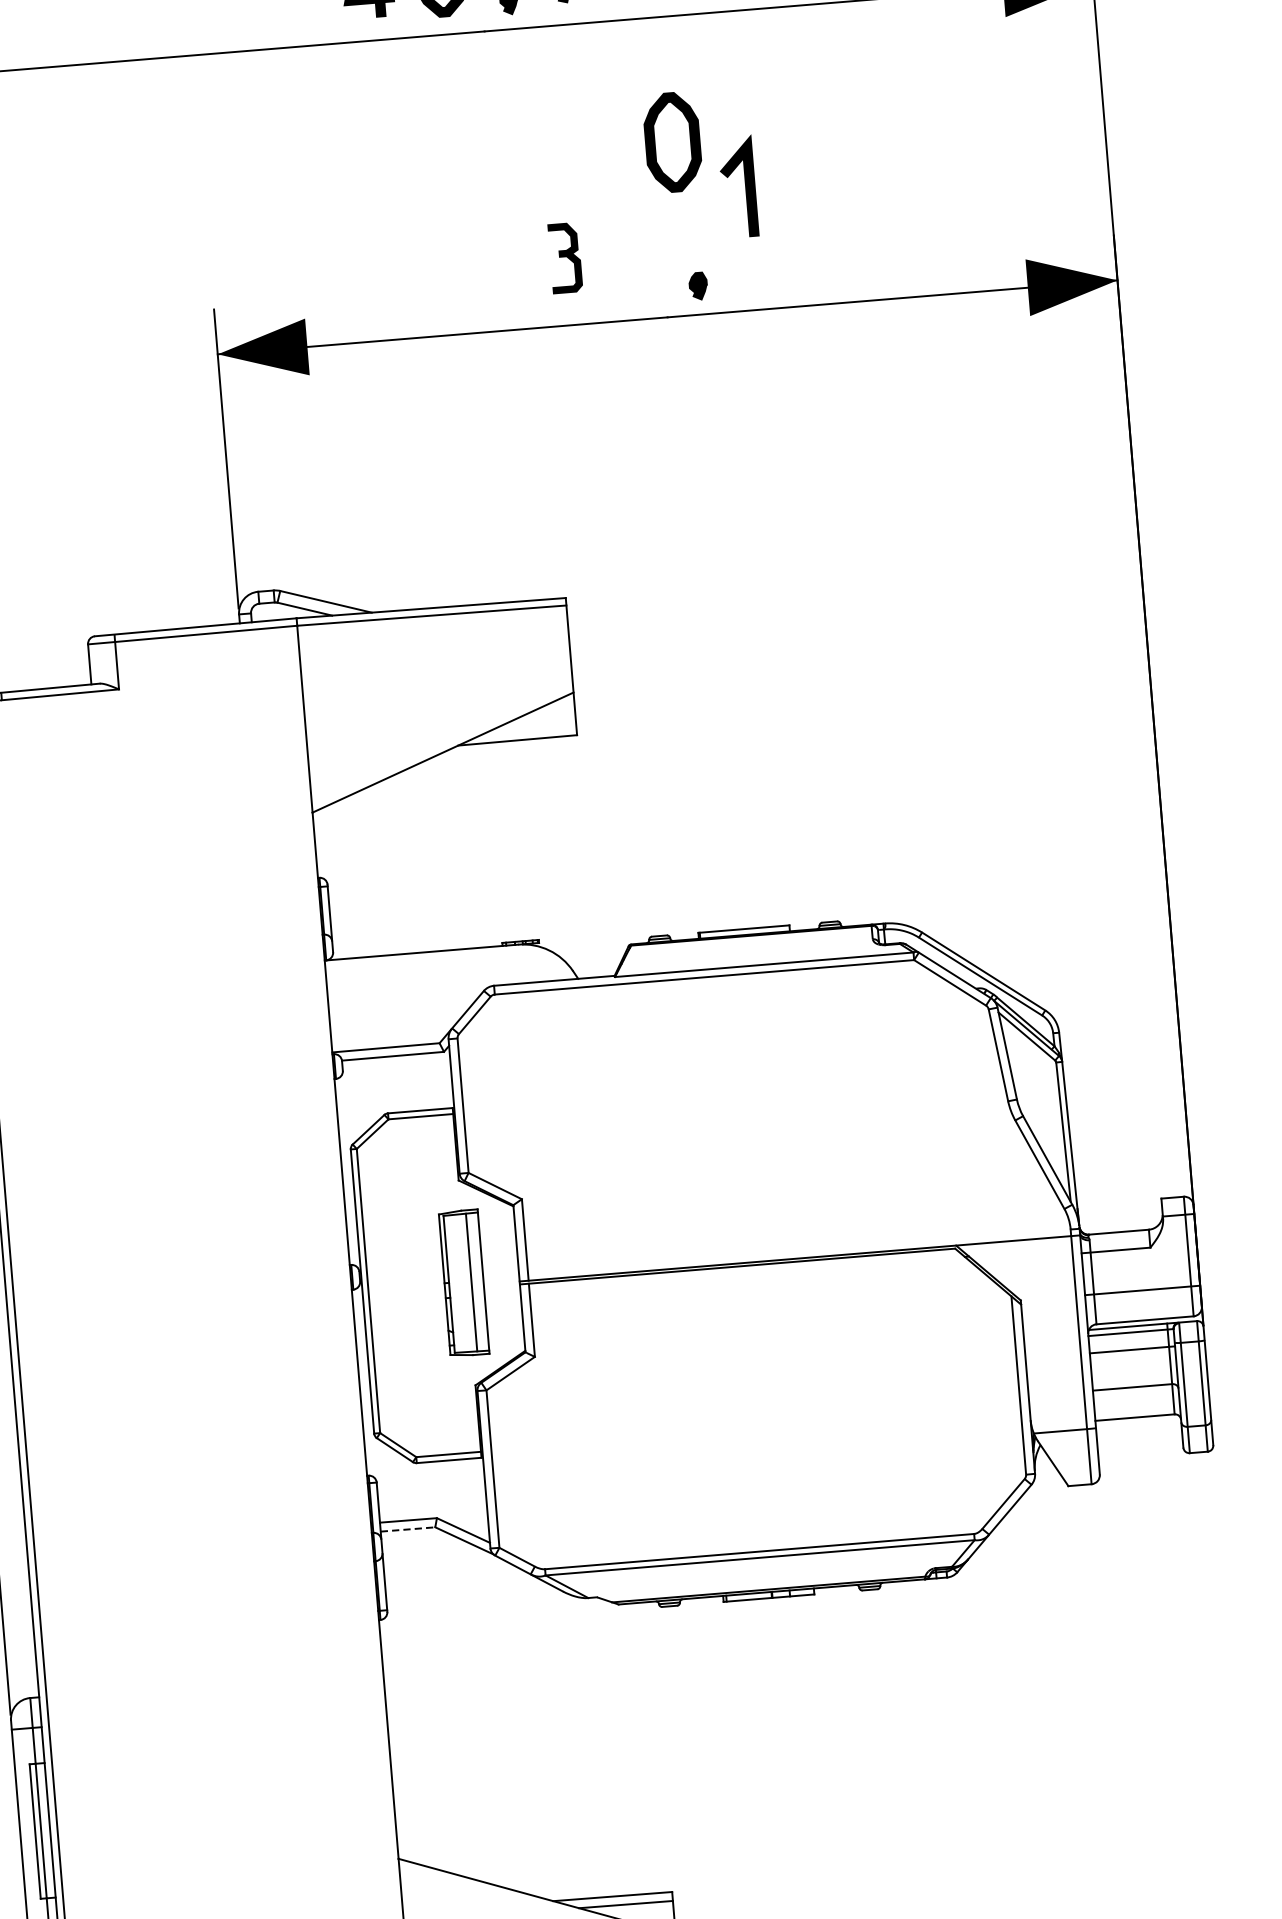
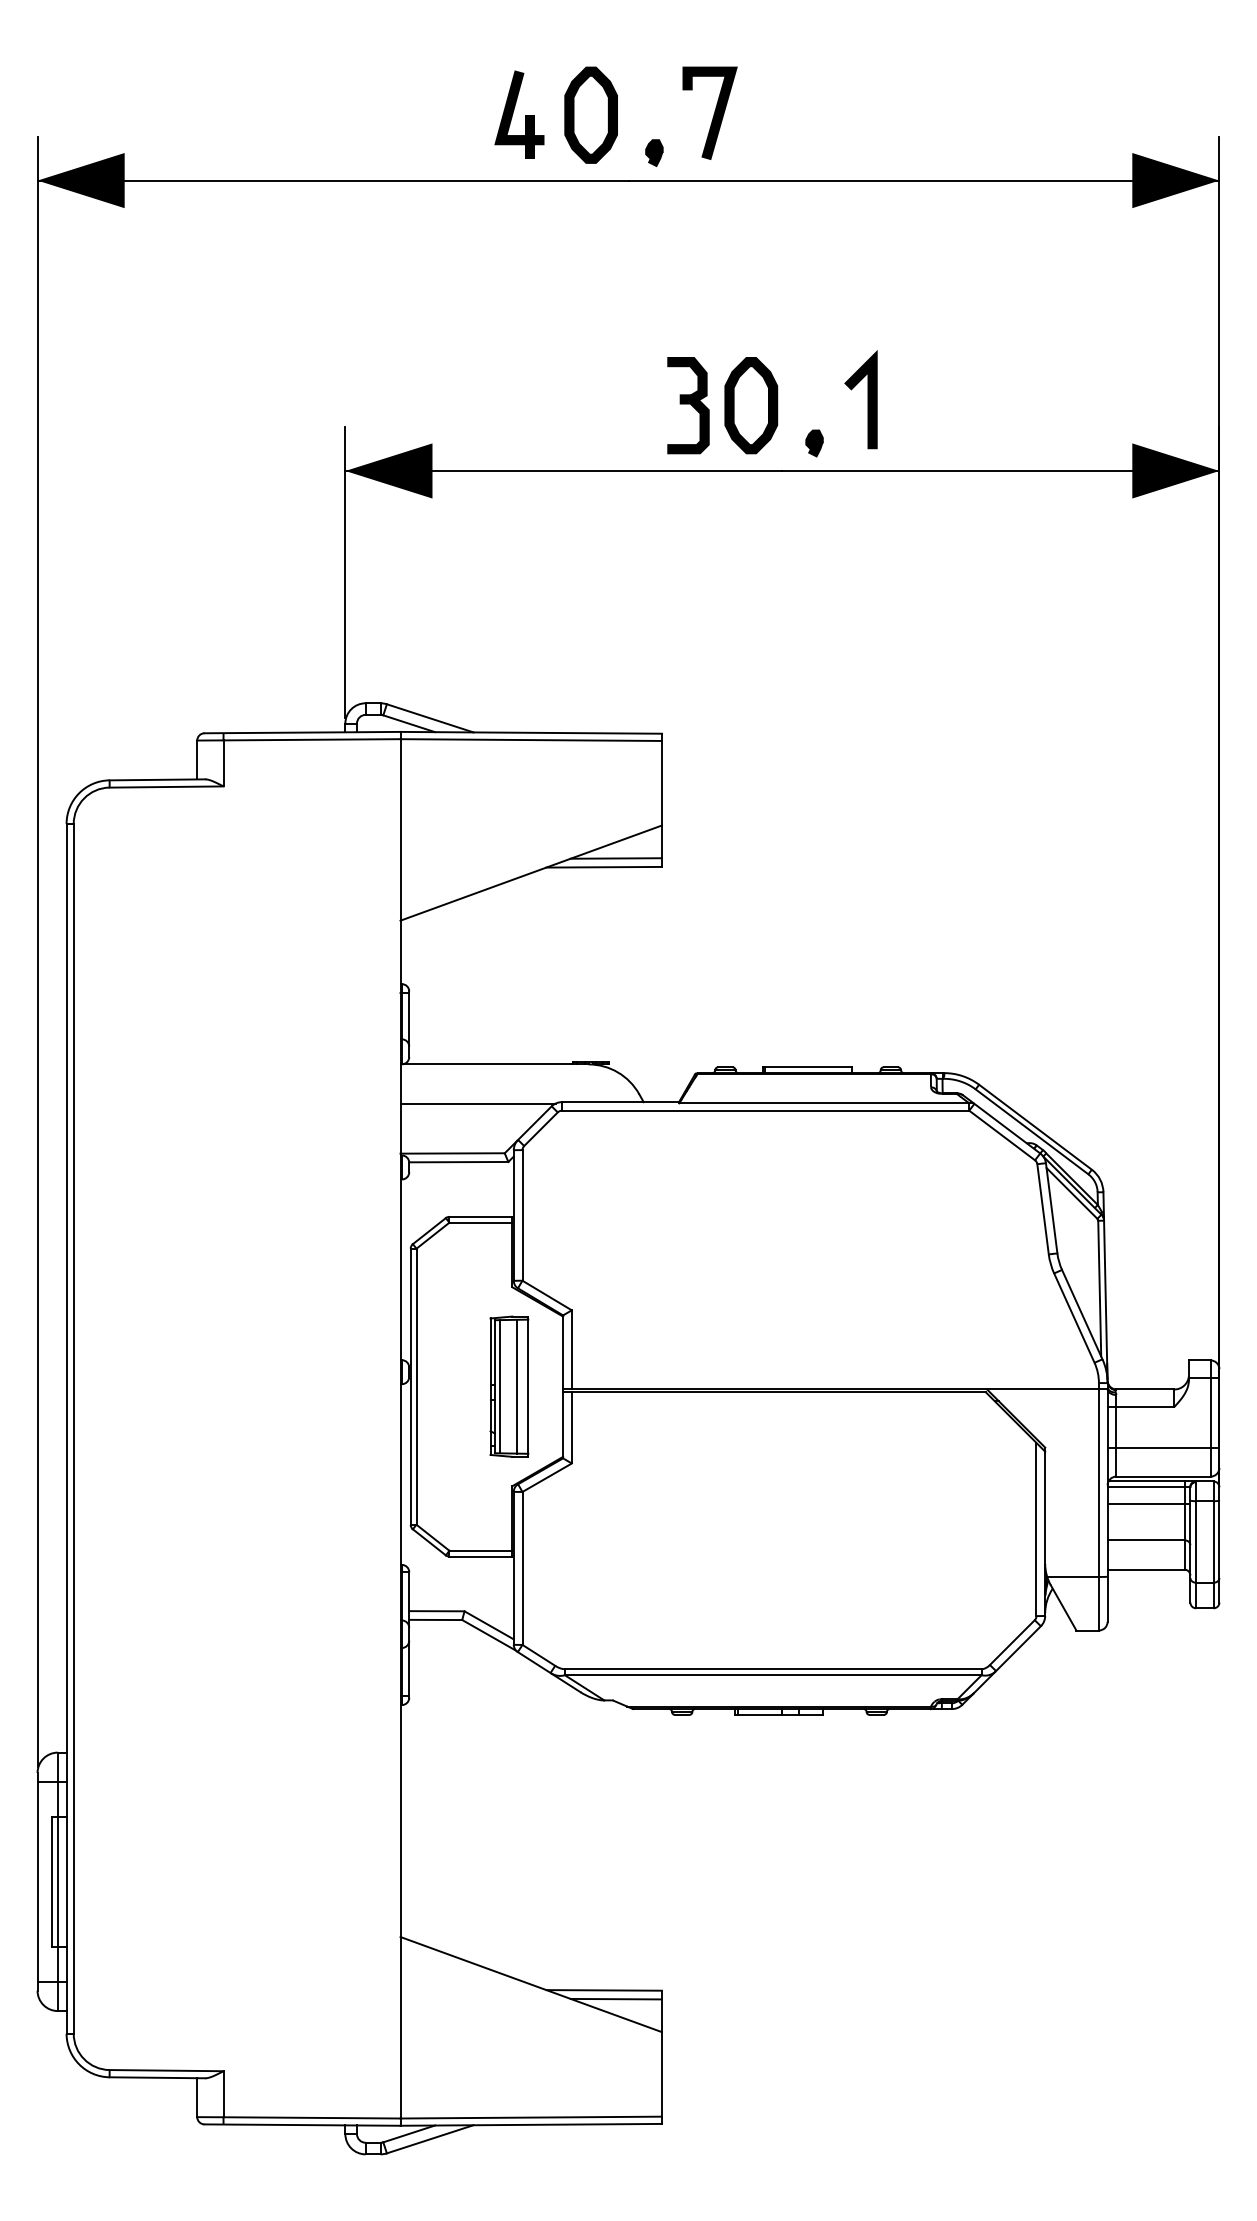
part: (673, 142) -> (751, 405), moved
line: (745, 186) -> (867, 399), moved
part: (565, 257) -> (688, 405), size x1.43
line: (528, 730) -> (615, 858), added
line: (407, 994) -> (477, 1103), added
line: (453, 1283) -> (499, 1386), added
line: (408, 1528) -> (436, 1619), dashed -> solid

